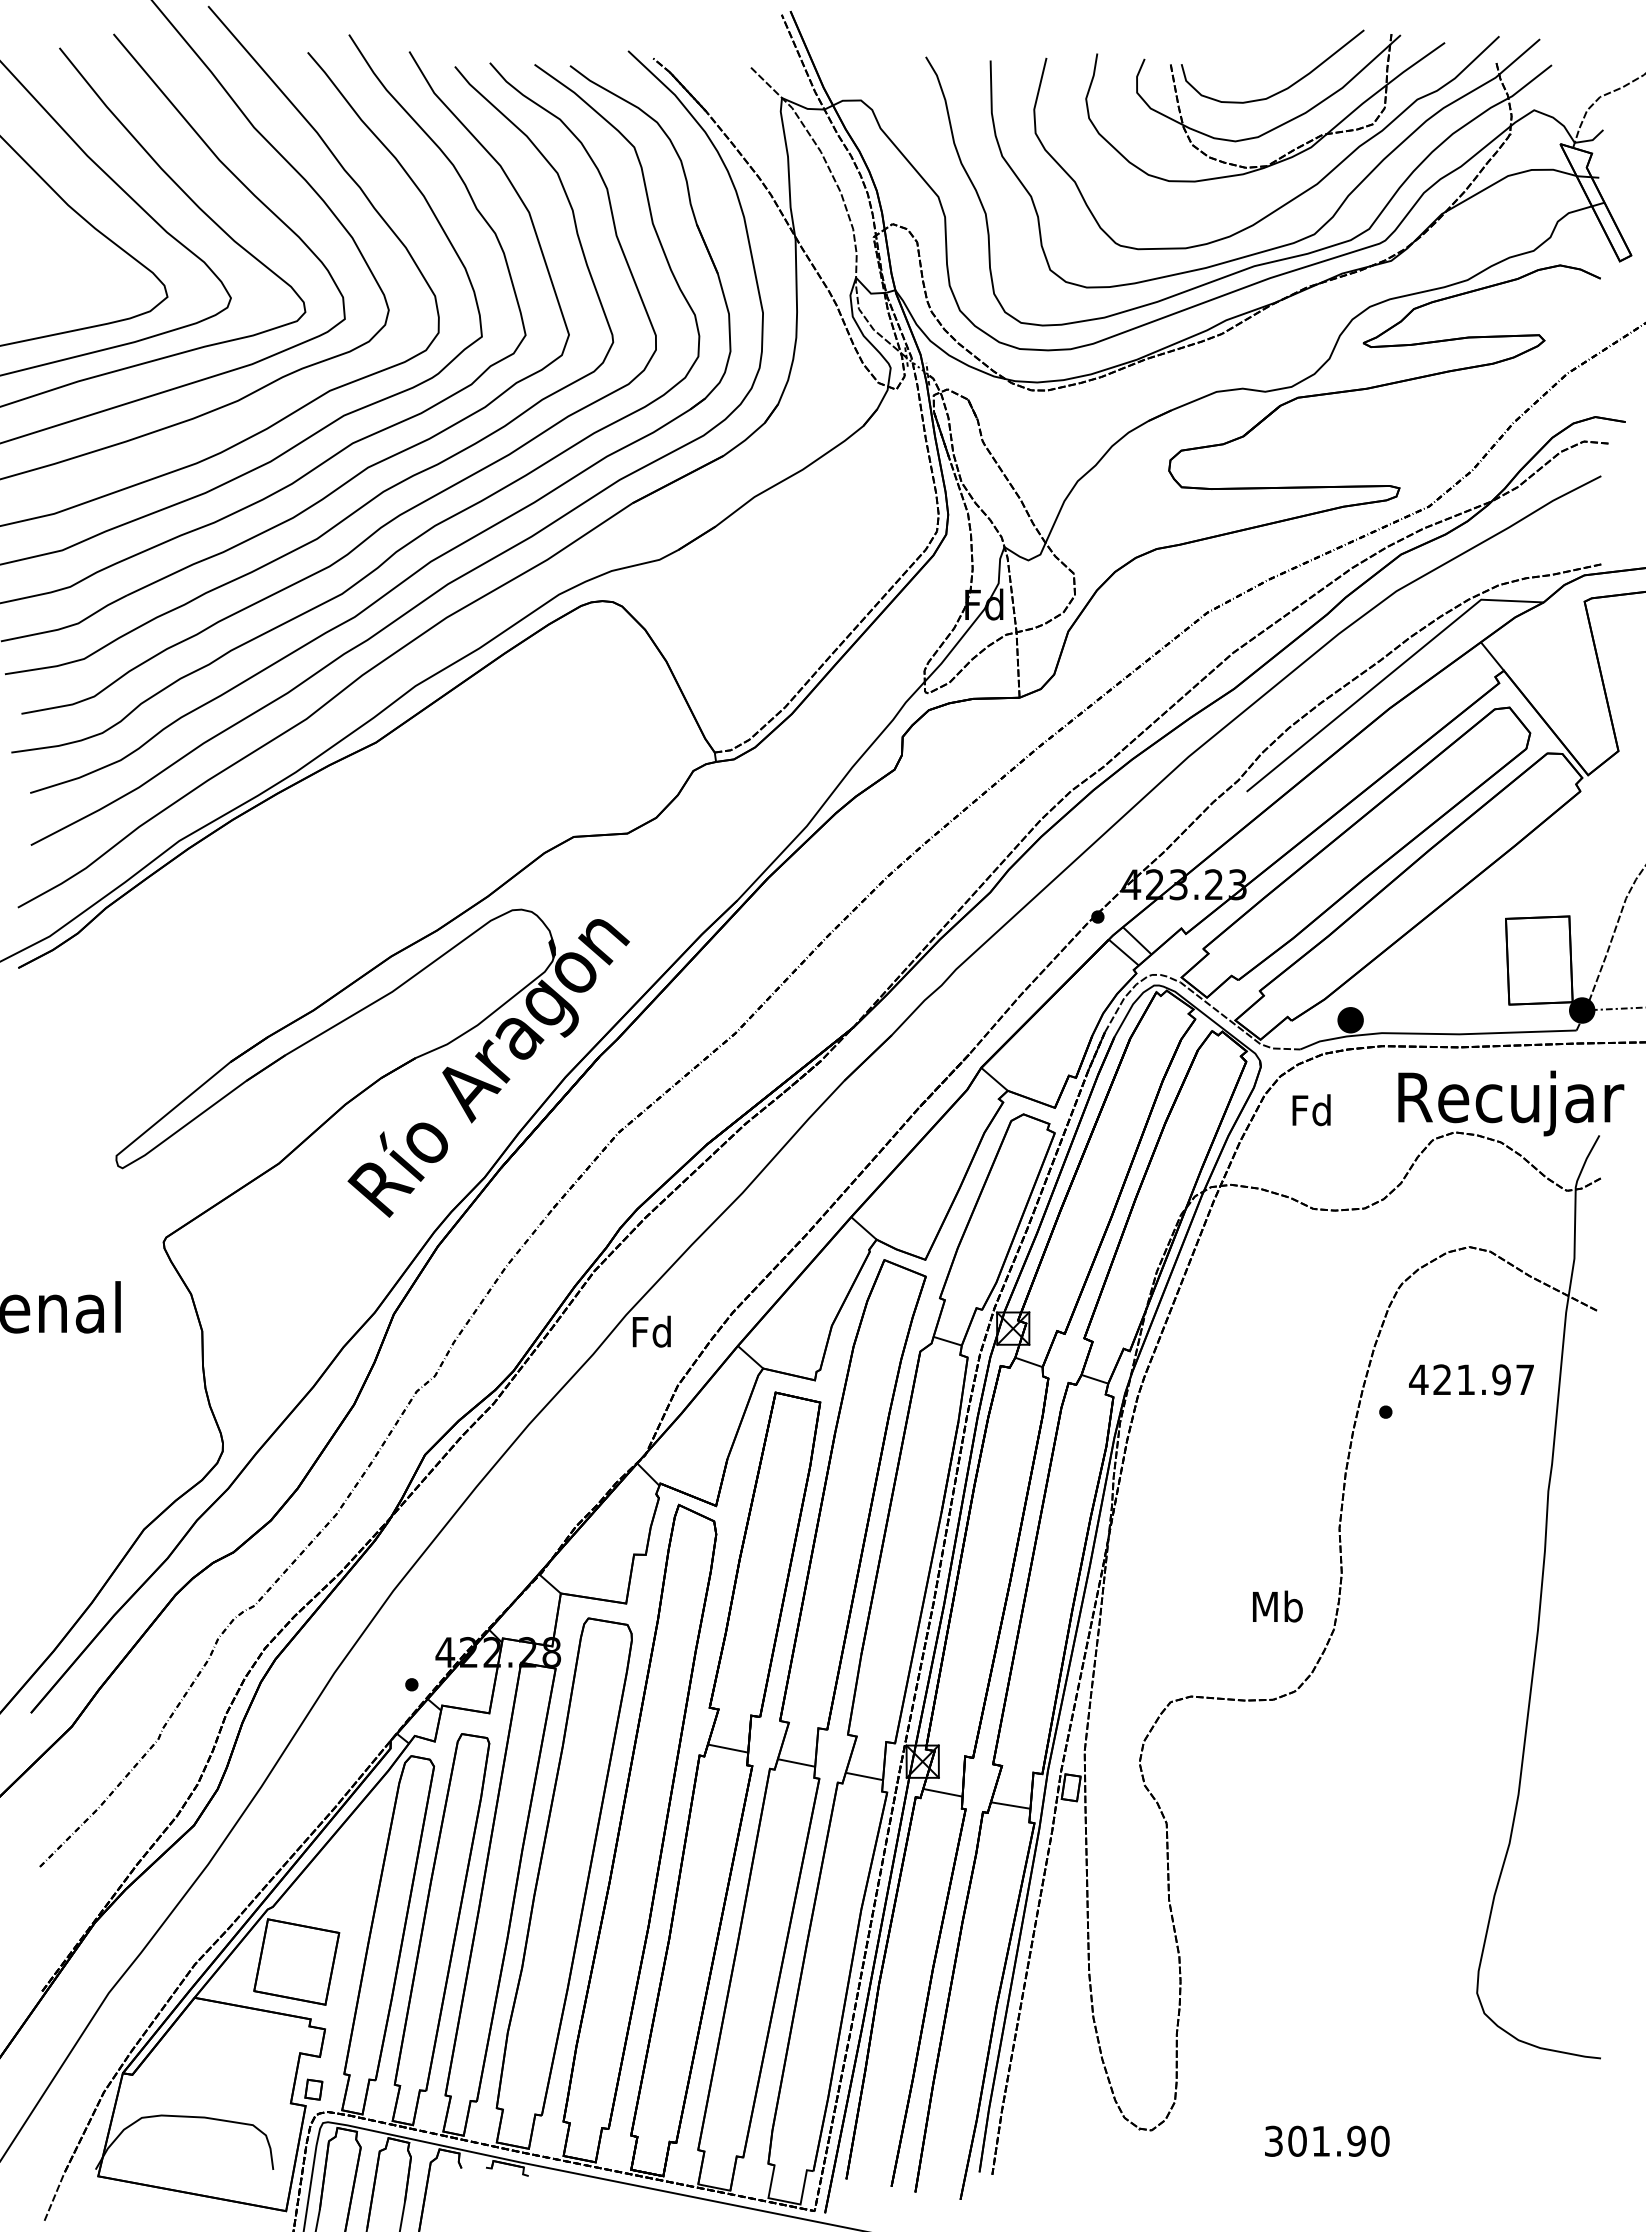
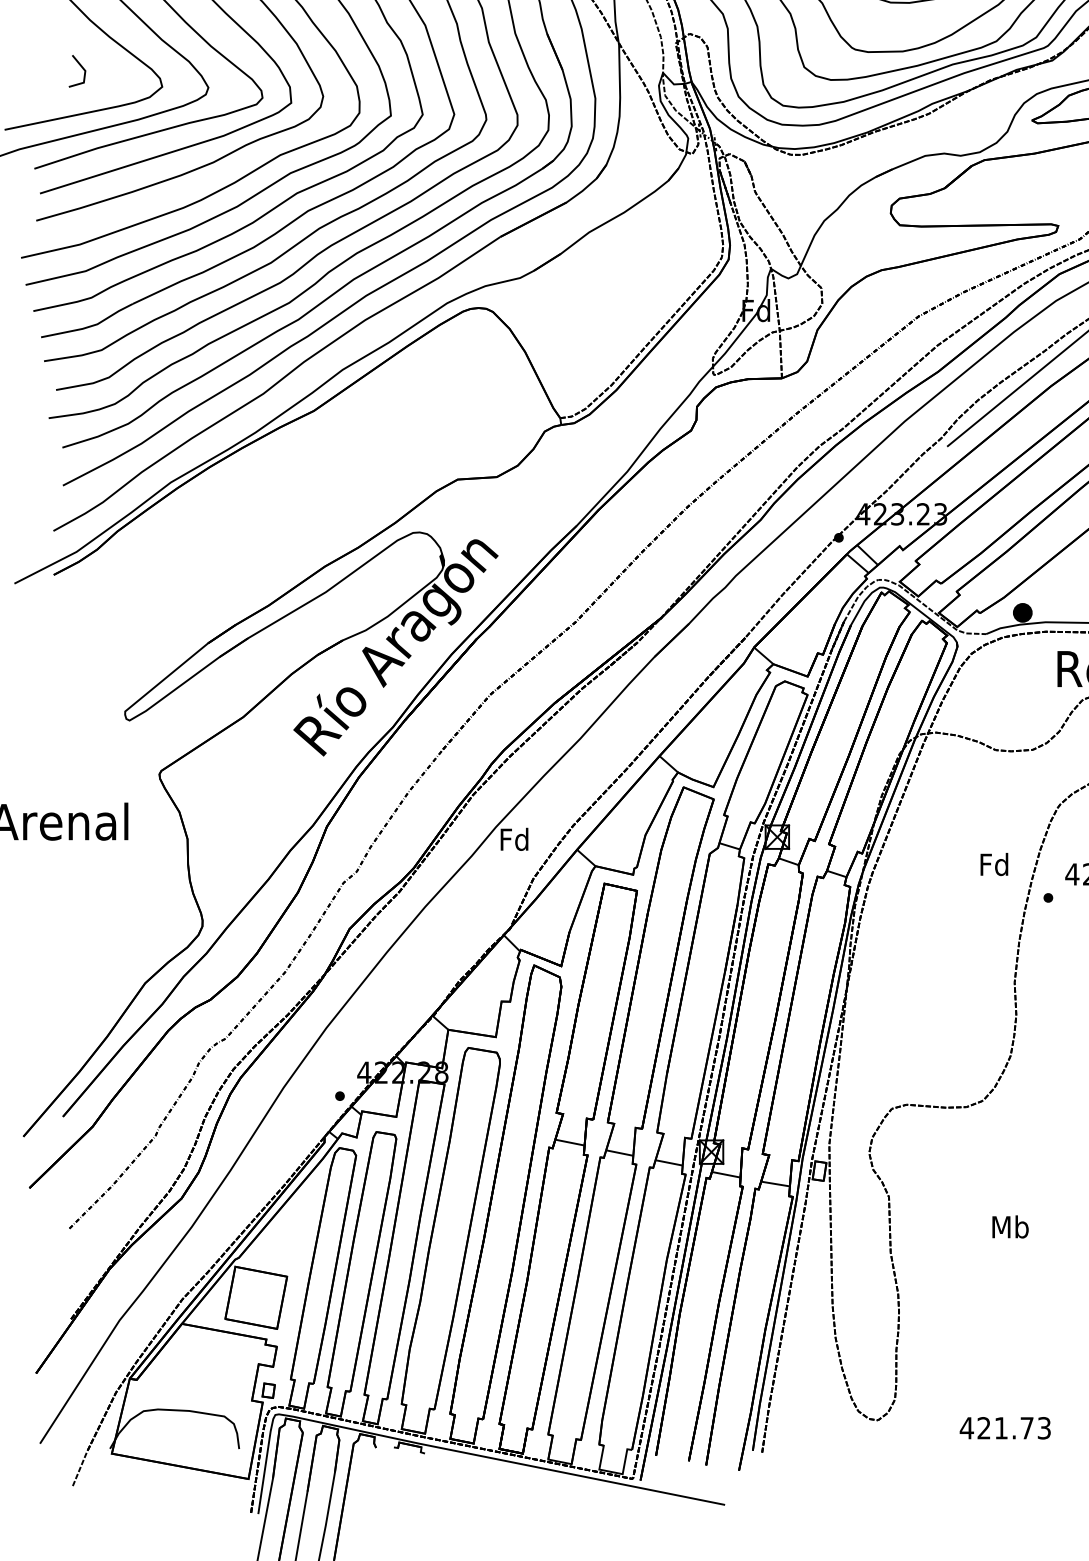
line: (55, 269) -> (80, 66), added
text: (1311, 1110) -> (994, 864), moved
text: (1277, 1606) -> (1010, 1226), moved
text: (1326, 2140) -> (1005, 1427), 301.90 -> 421.73

